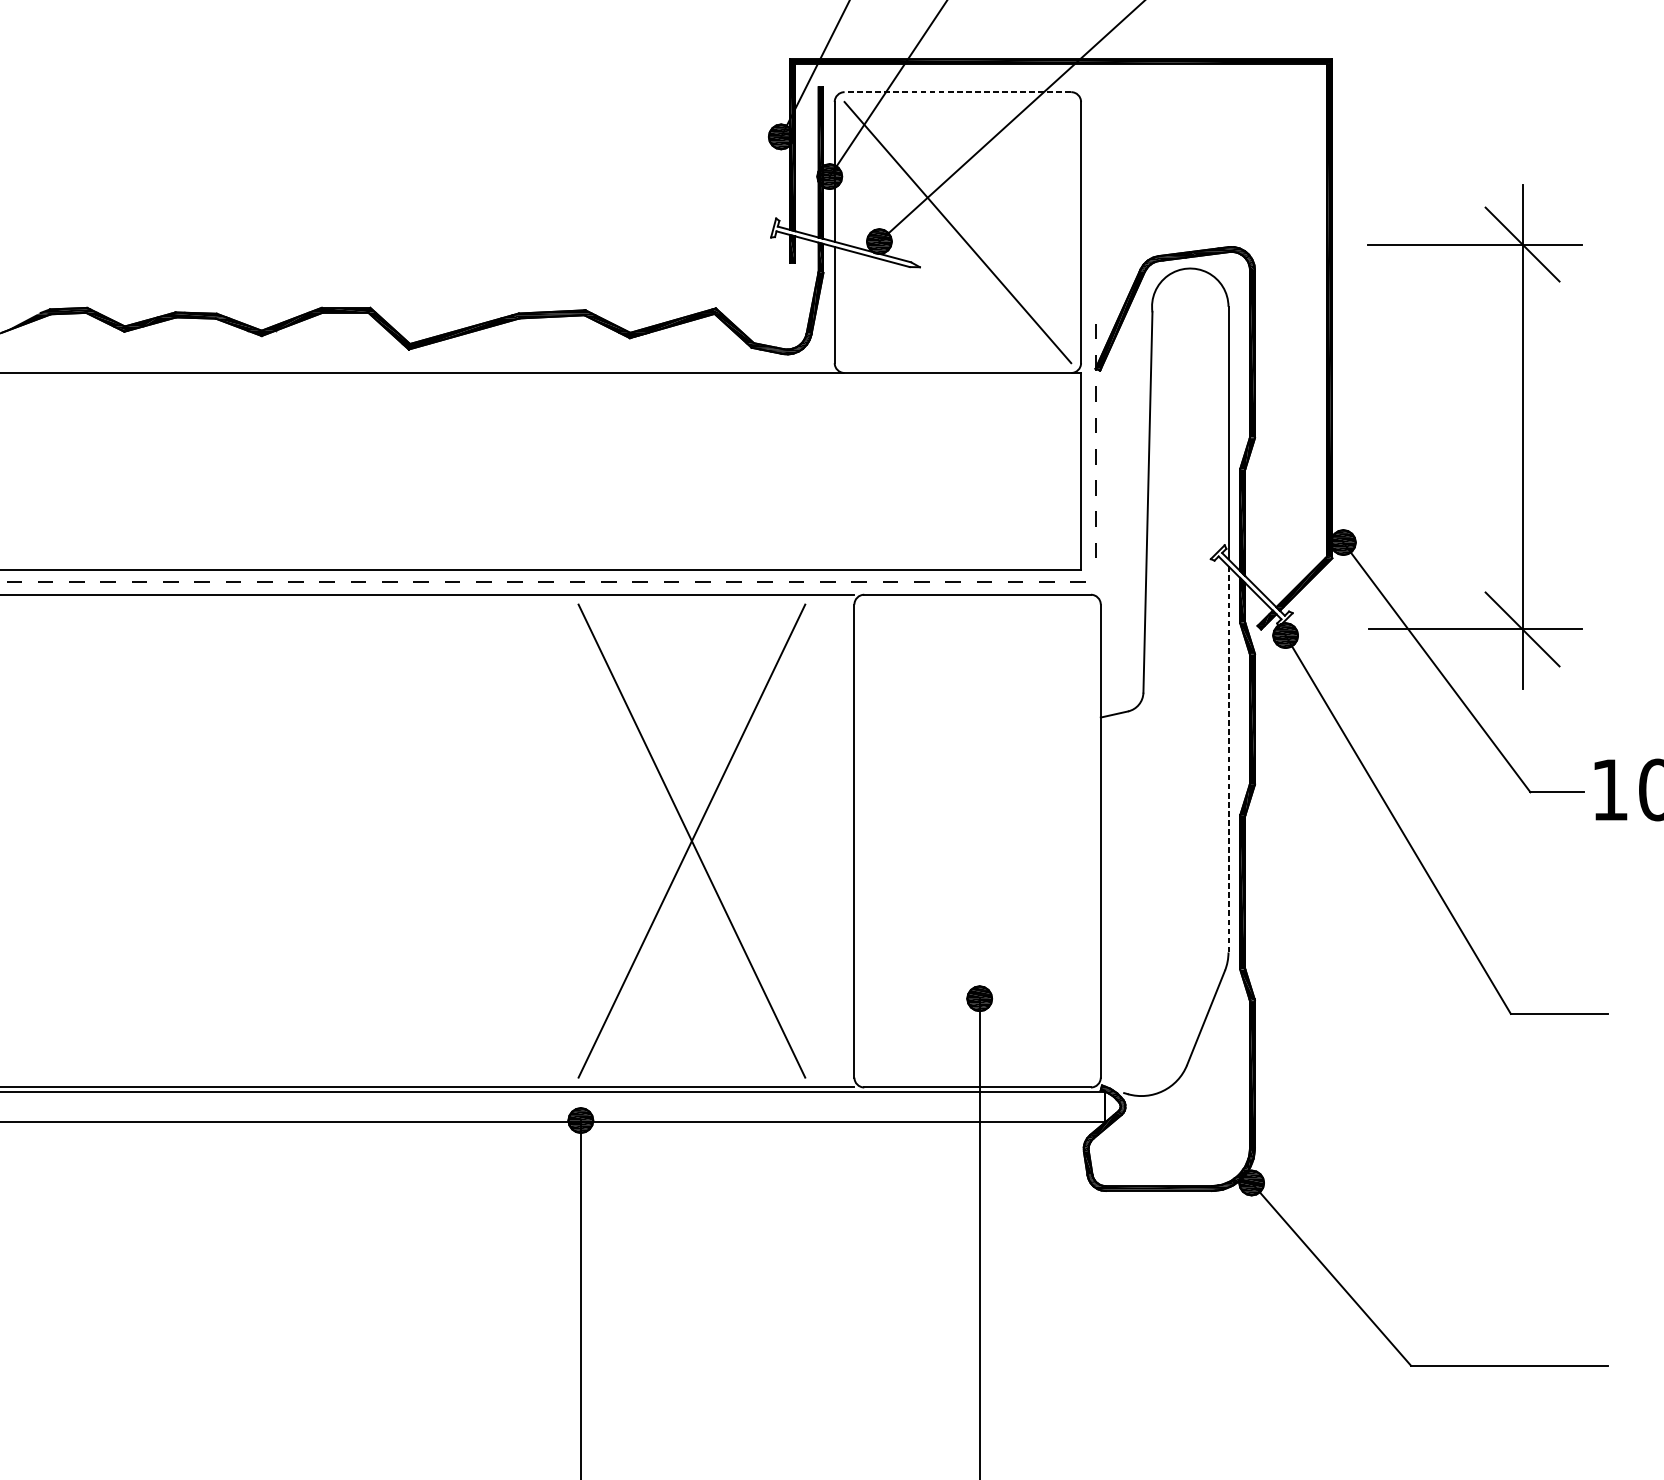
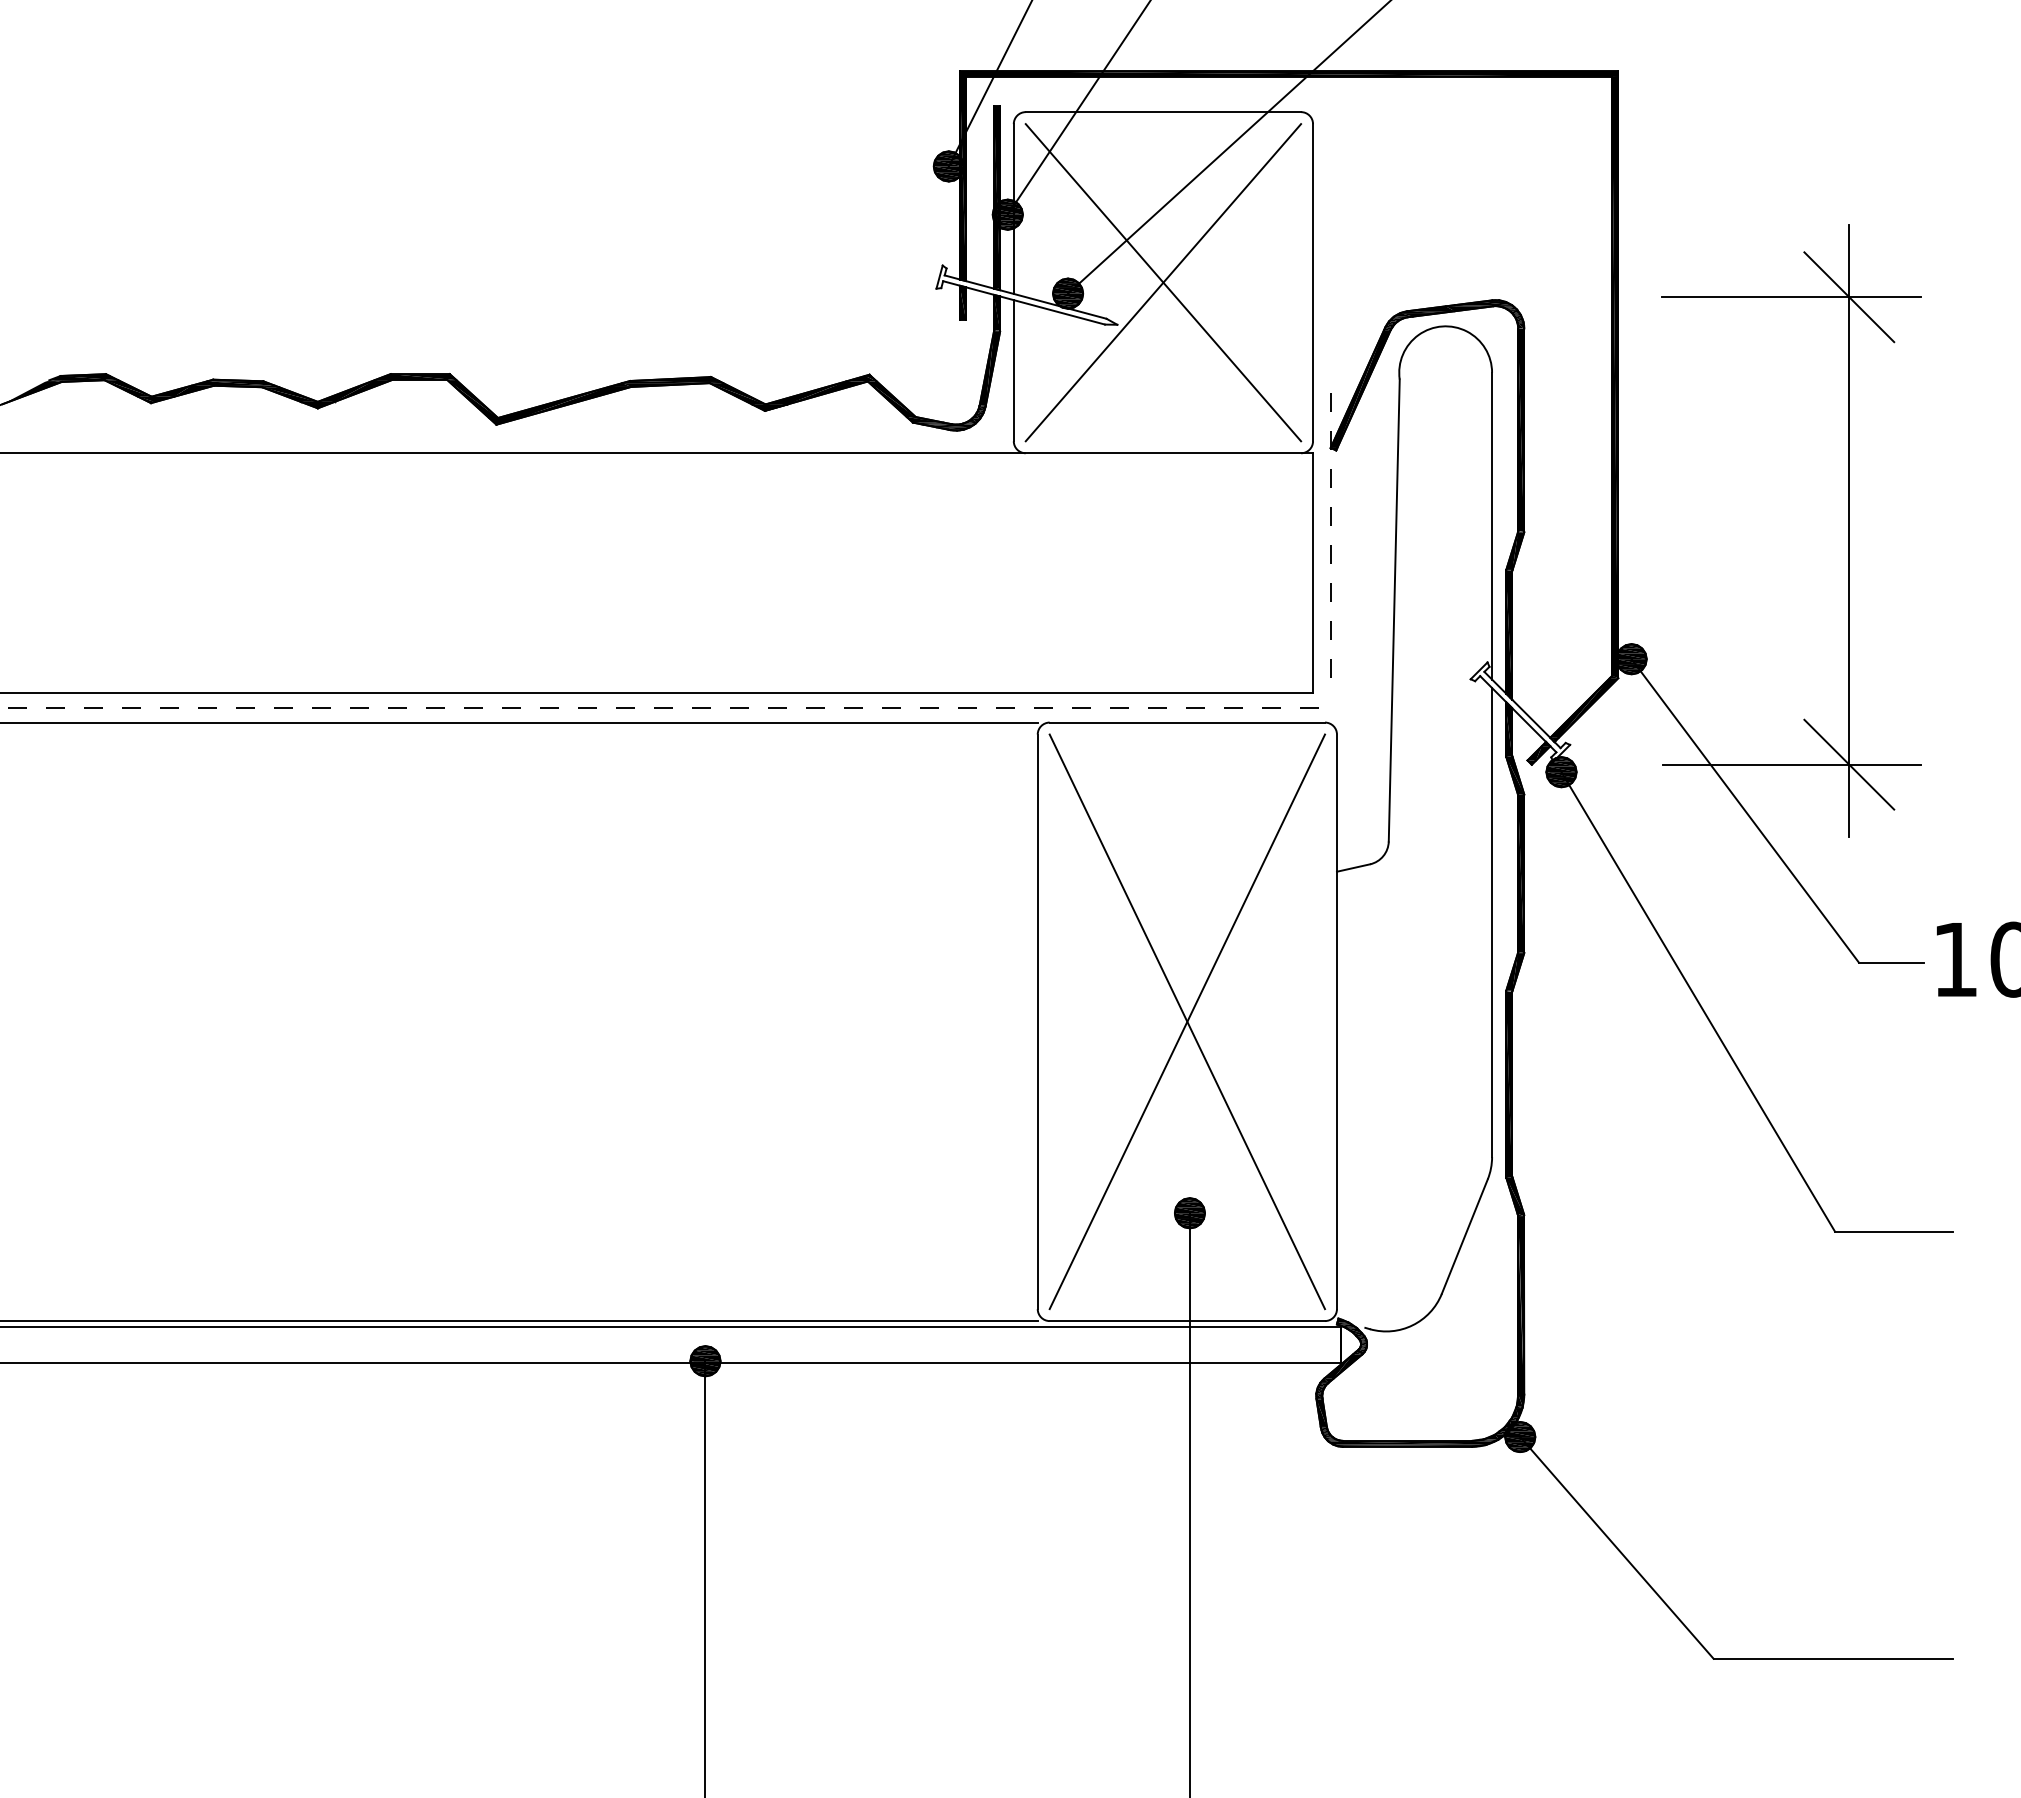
line: (957, 92) -> (1163, 112), dashed -> solid
line: (957, 232) -> (1163, 282), added
line: (1228, 759) -> (1492, 922), dashed -> solid
part: (692, 840) -> (1187, 1021), moved

